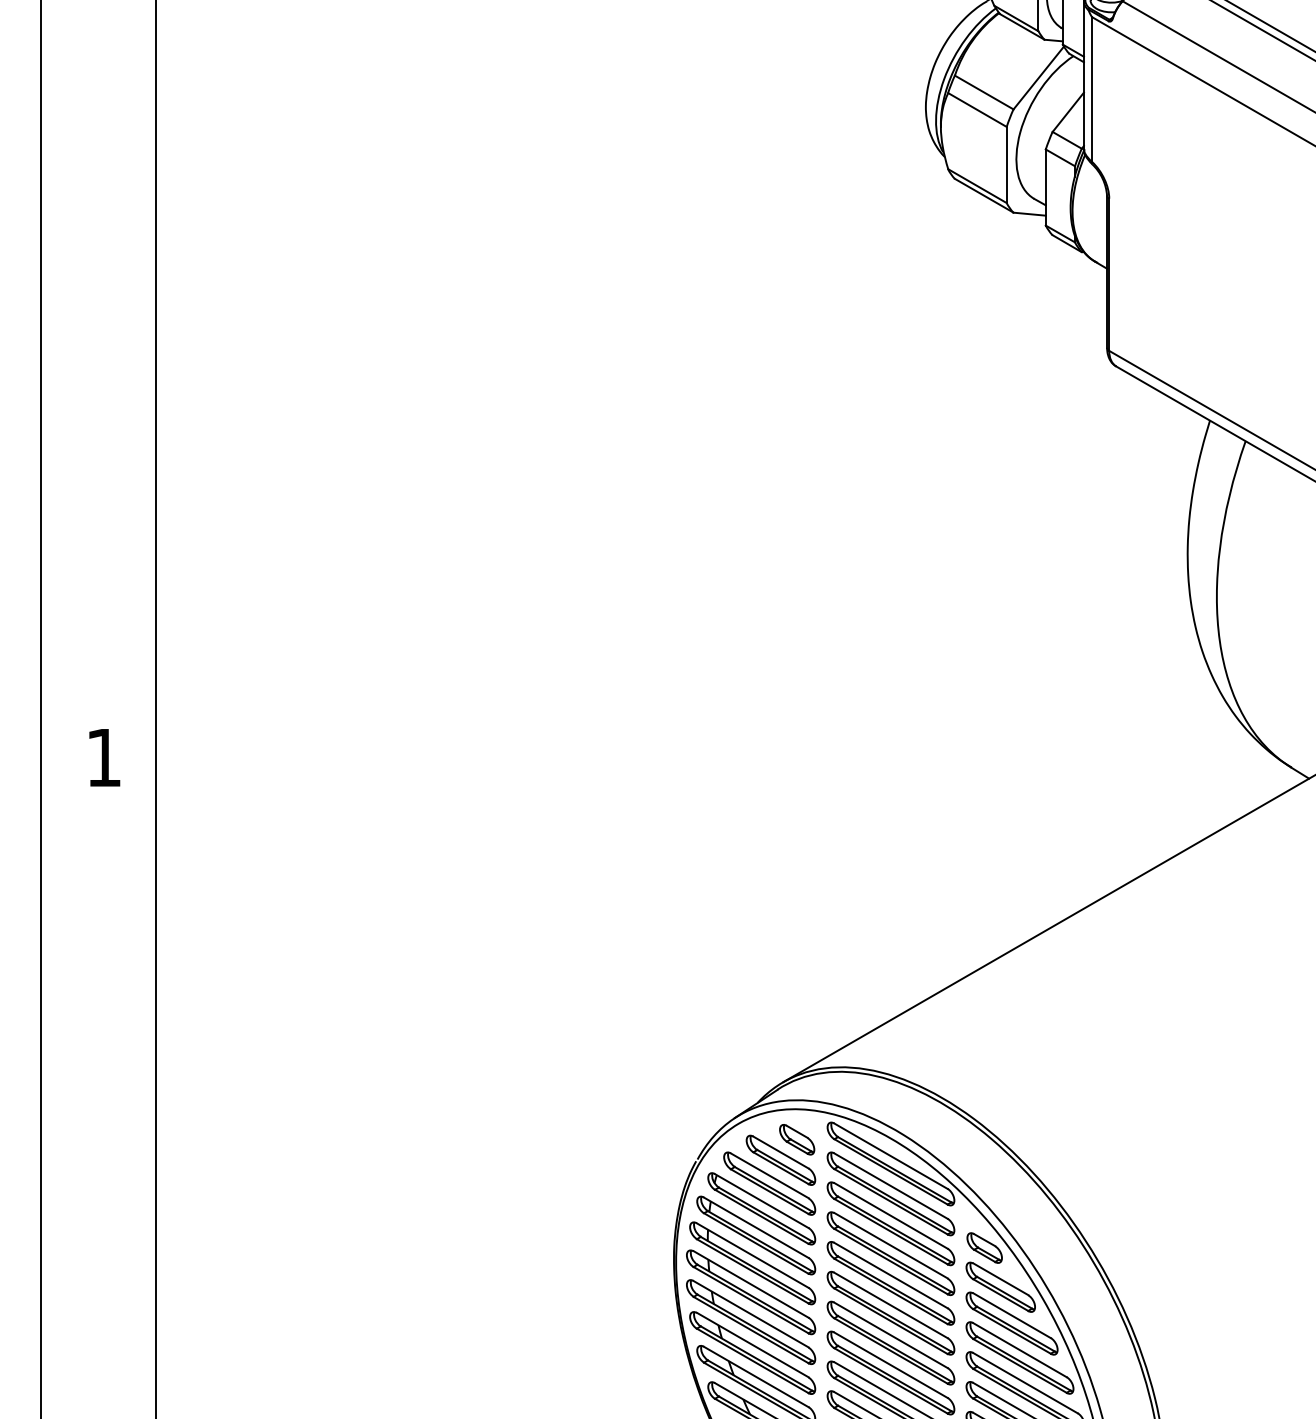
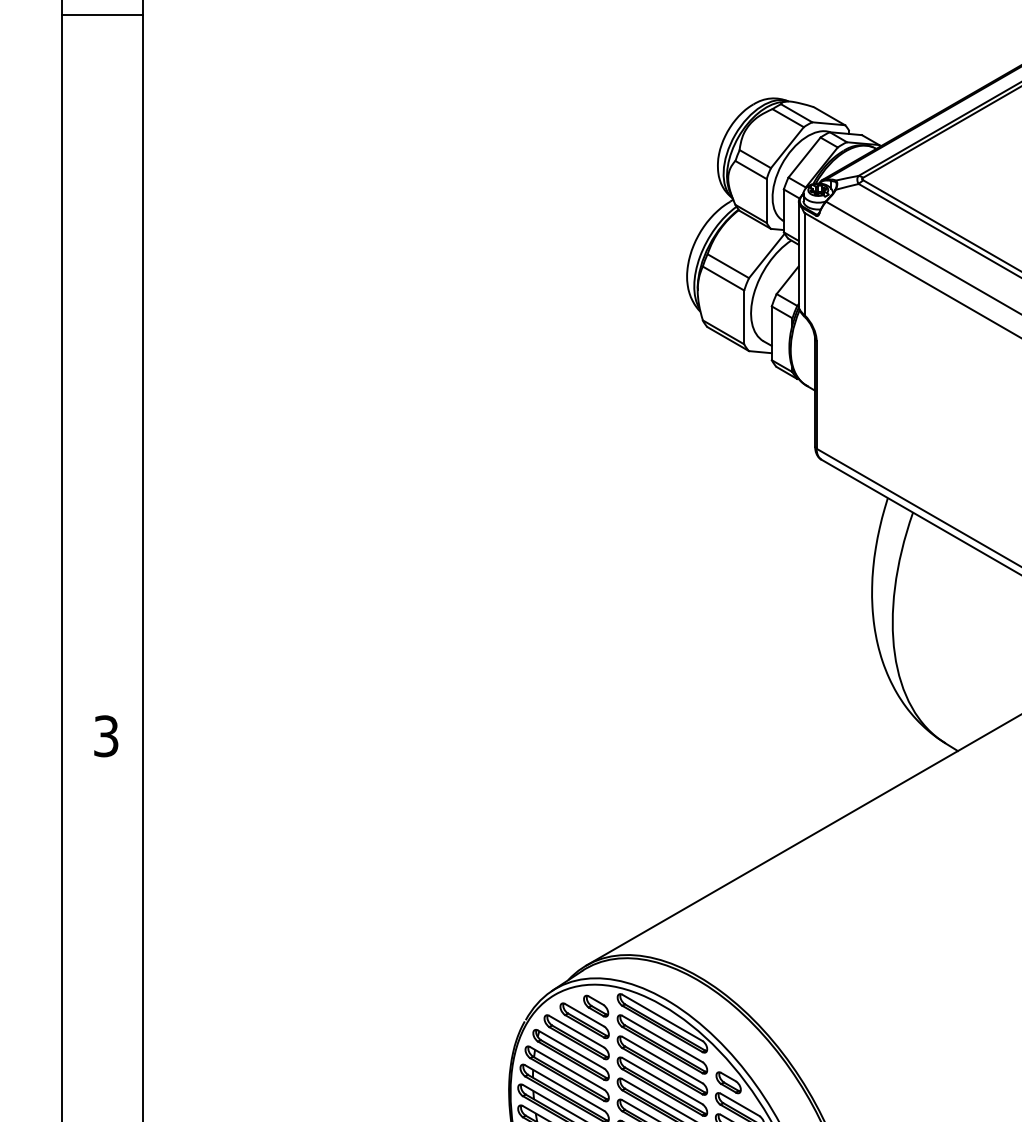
text: (104, 758) -> (106, 736), 1 -> 3

